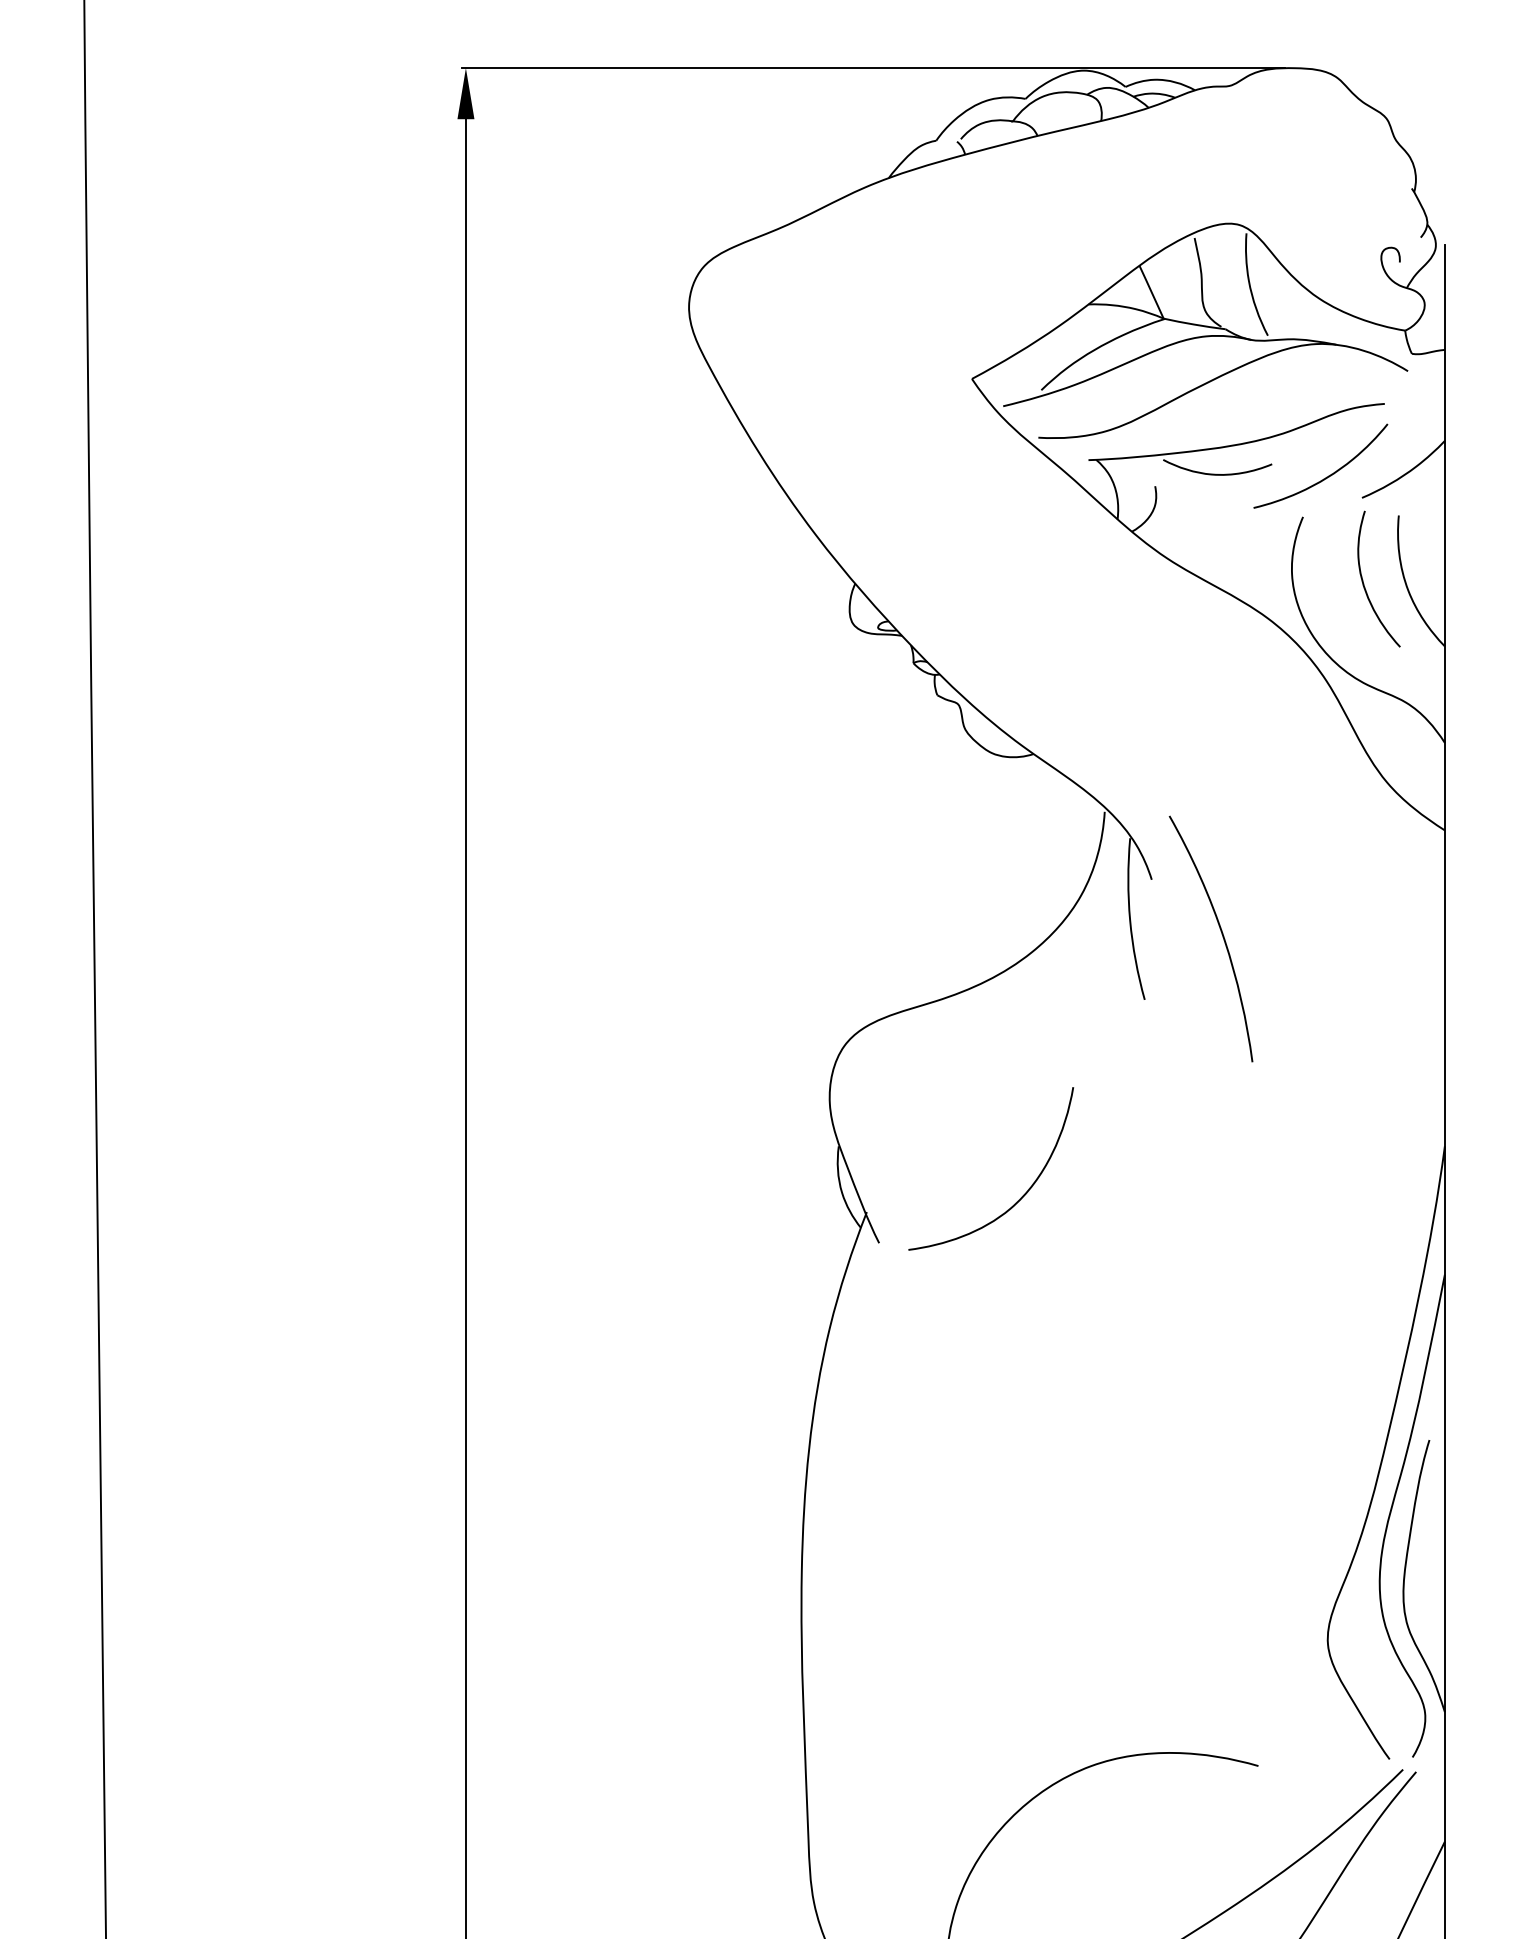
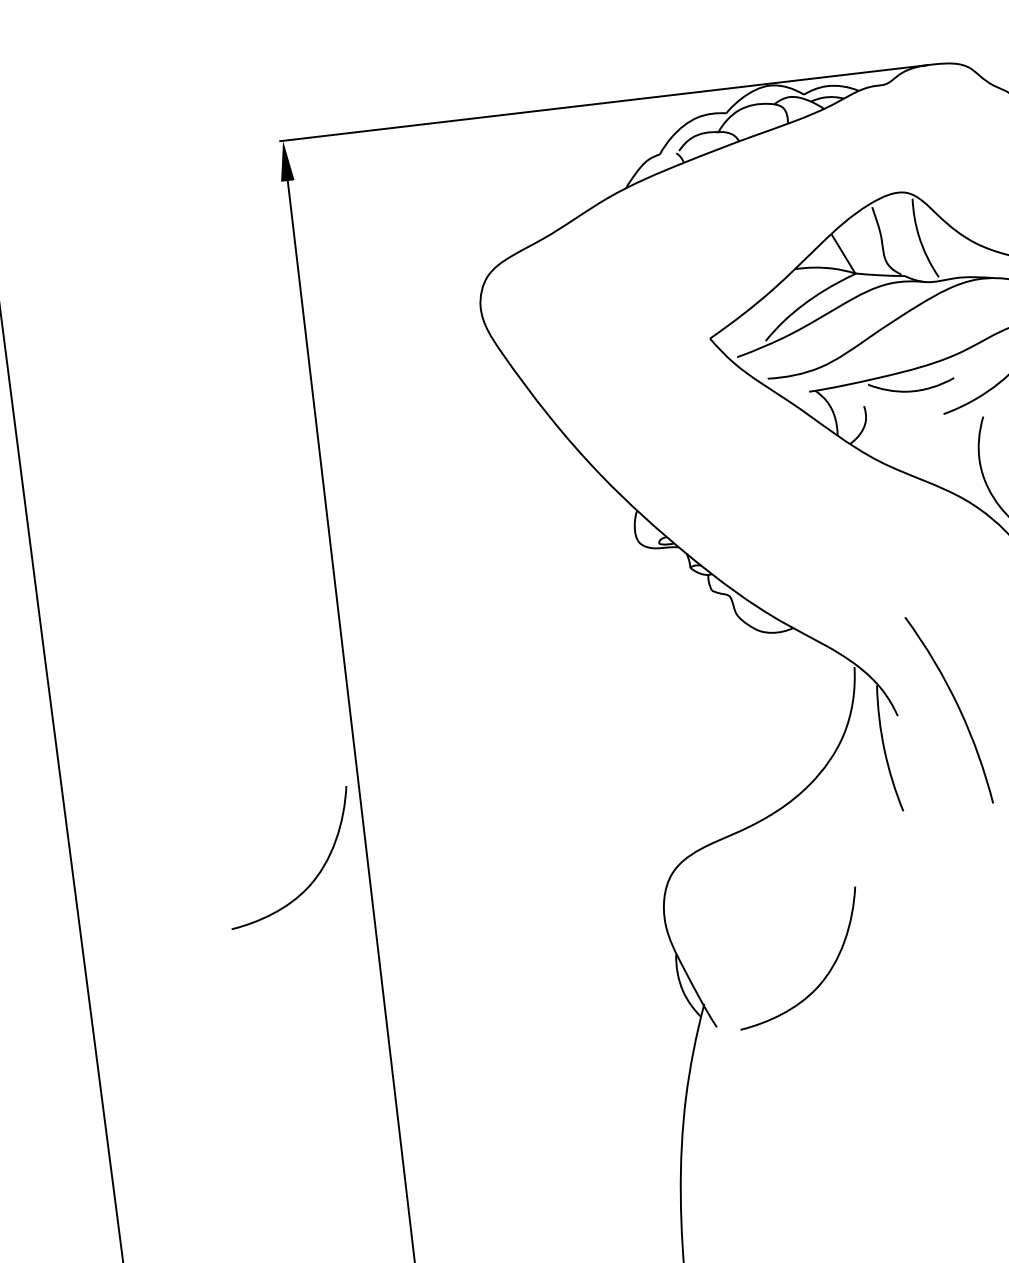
curve: (1221, 934) -> (956, 705), moved
curve: (397, 996) -> (315, 877), added

